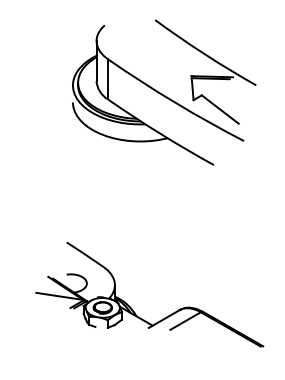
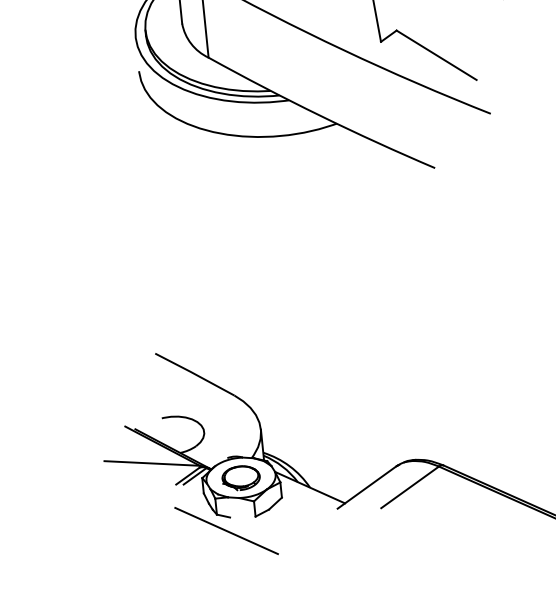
line: (92, 333) -> (225, 531), added

